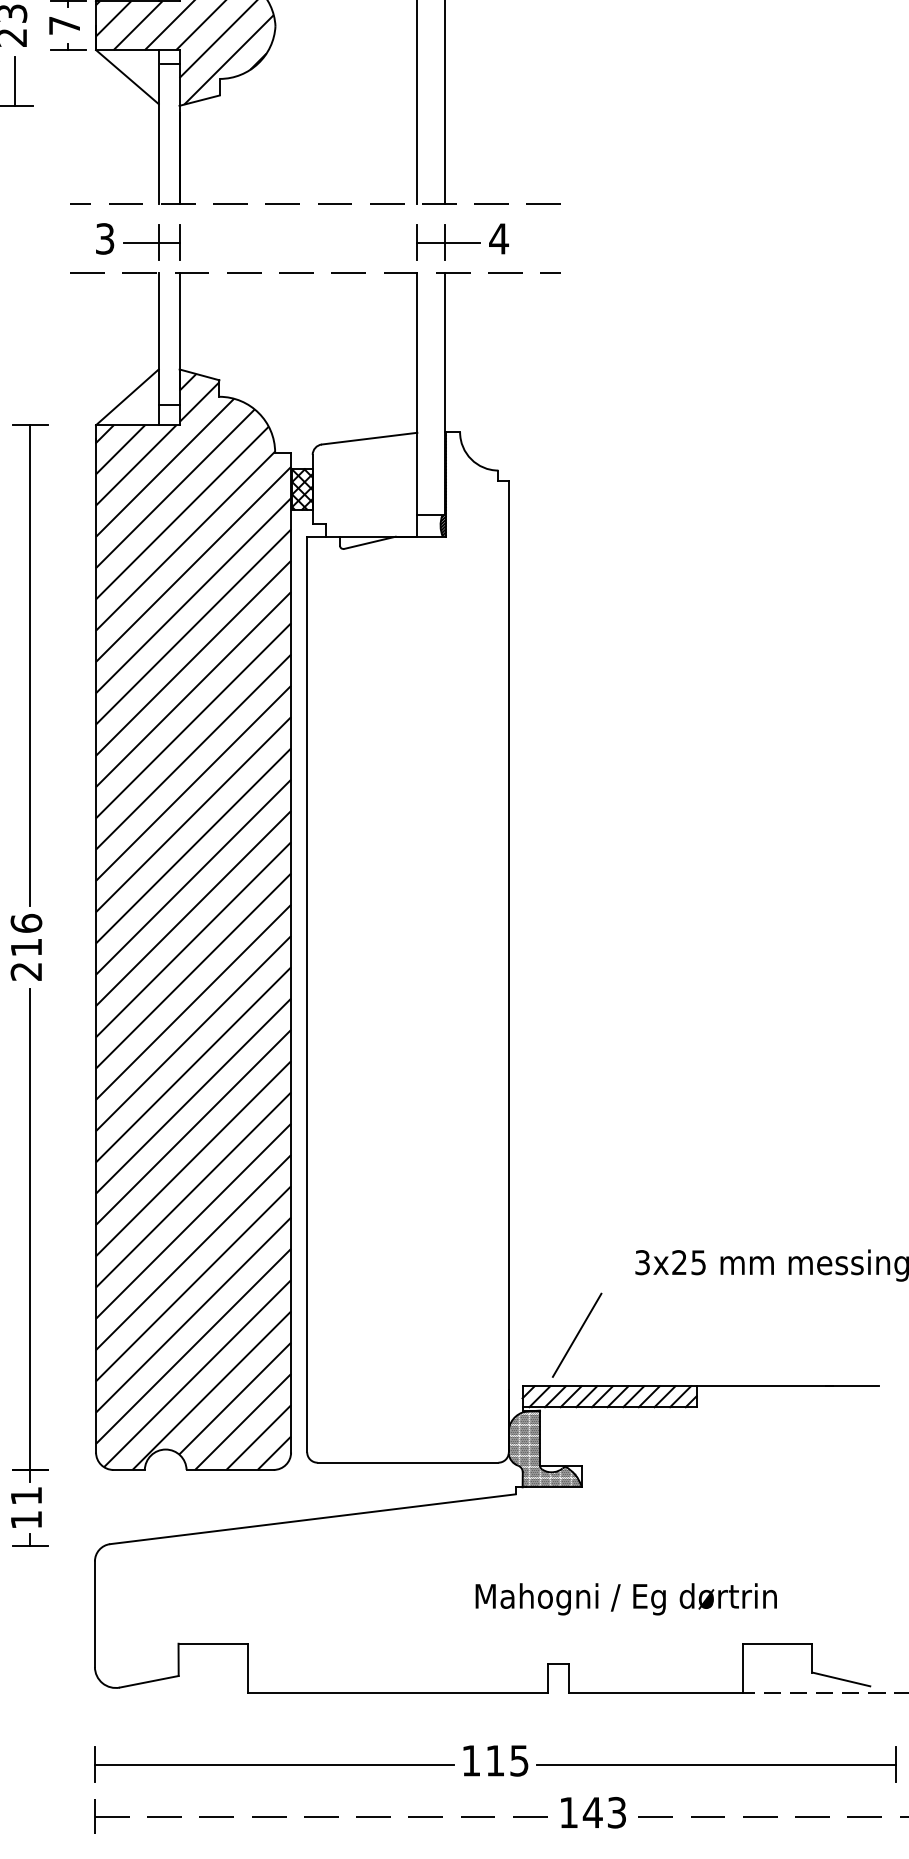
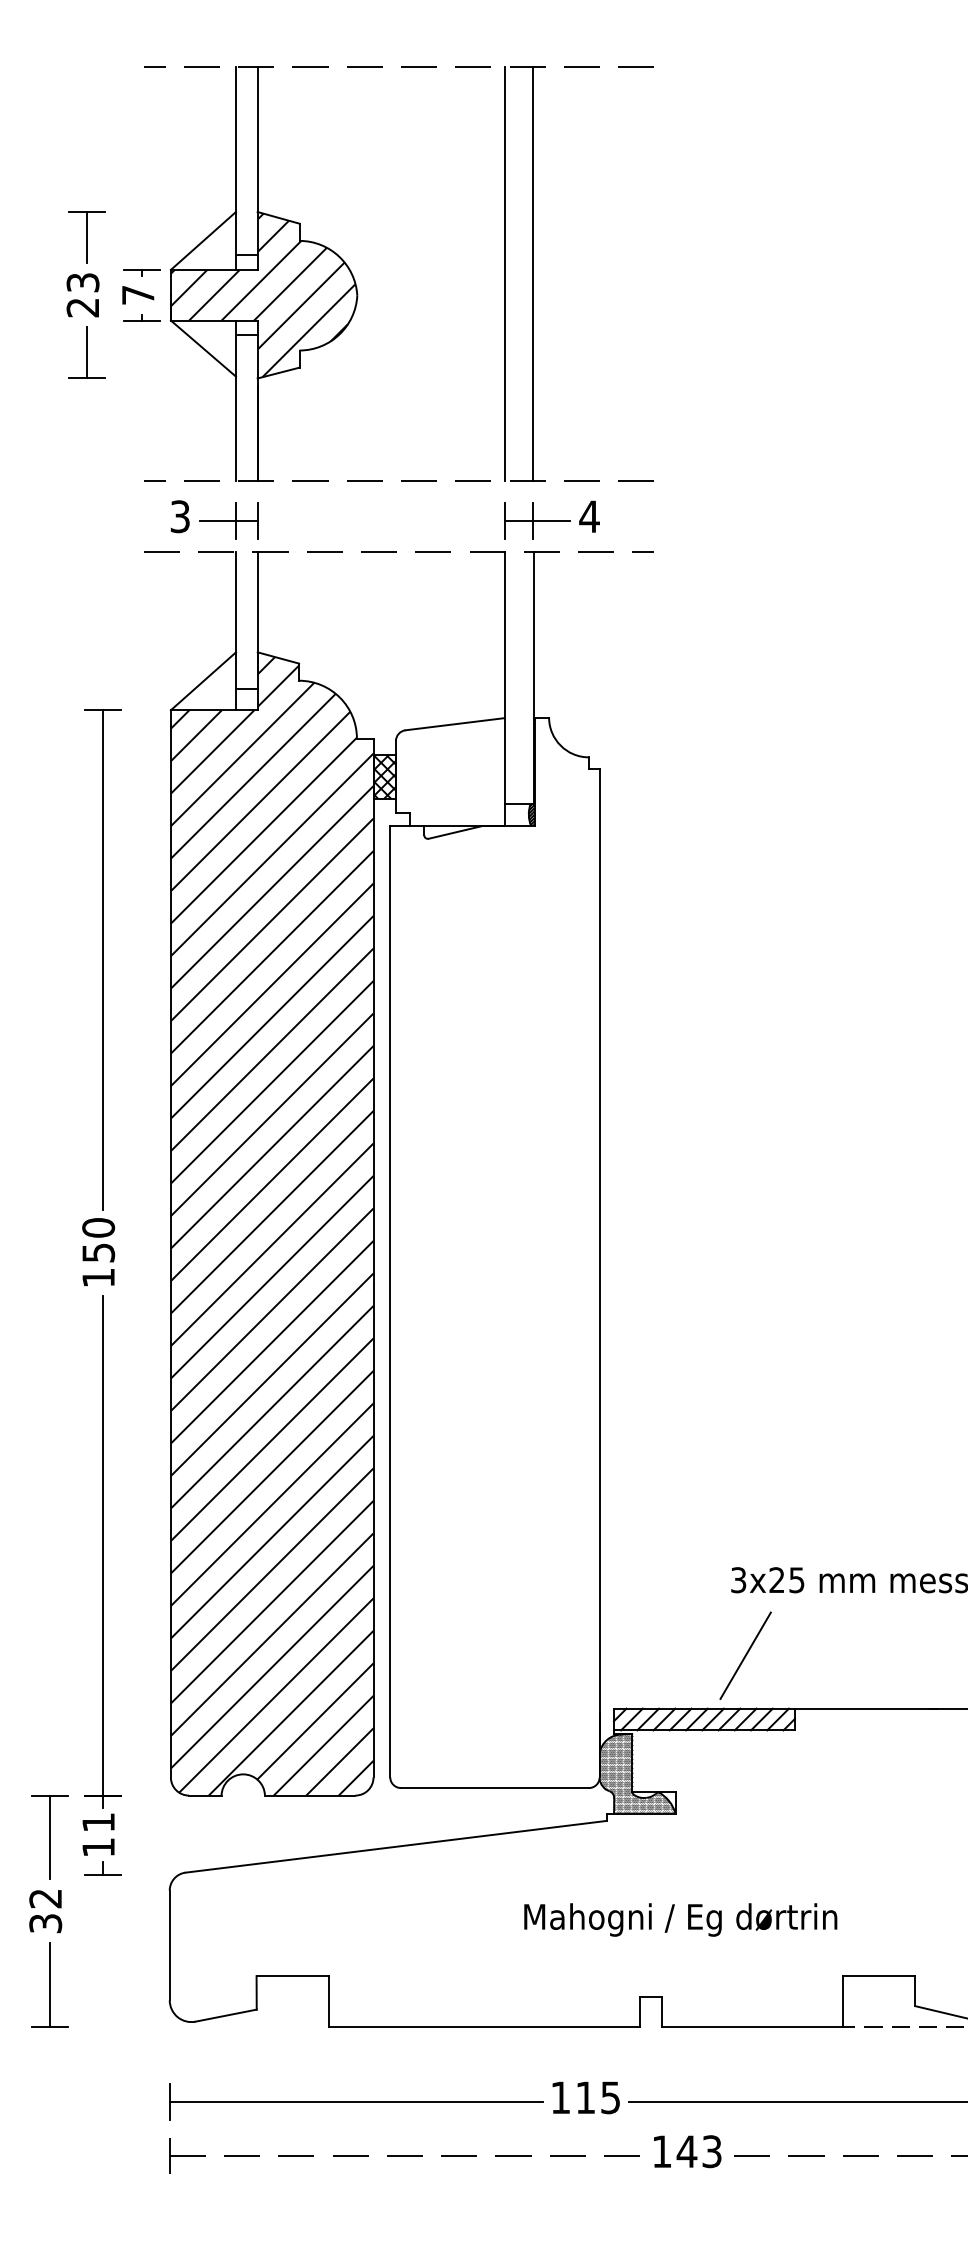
text: (26, 947) -> (98, 1252), 216 -> 150
line: (576, 1335) -> (745, 1655), moved
text: (626, 1598) -> (680, 1919), moved

